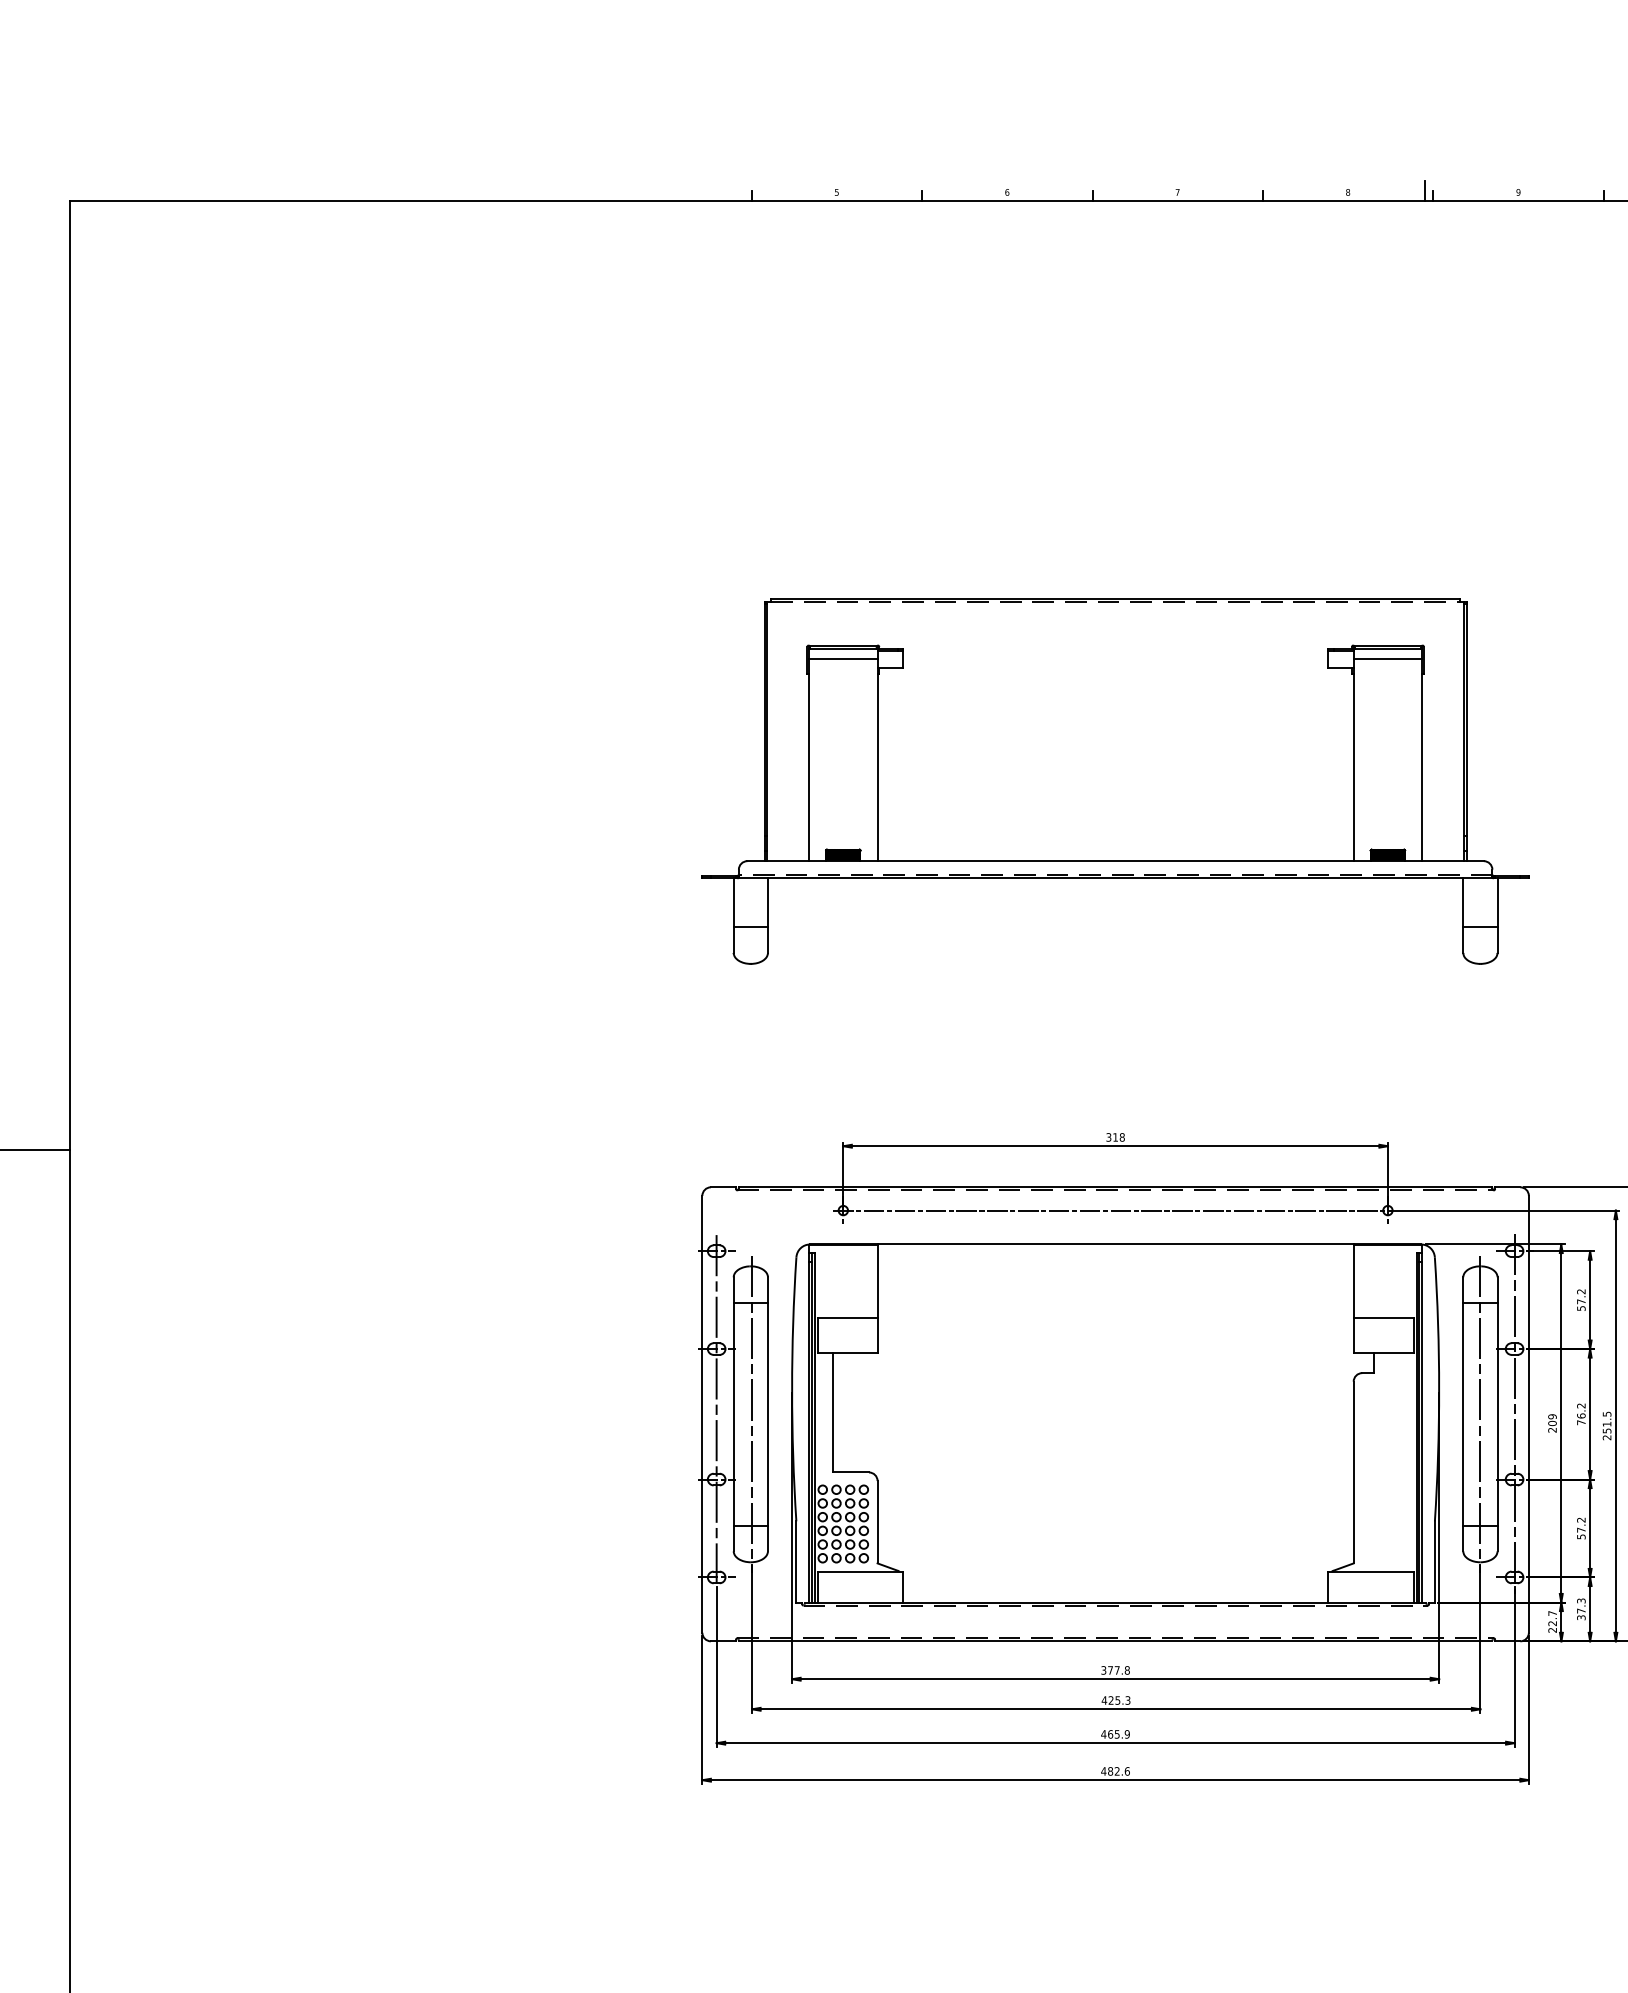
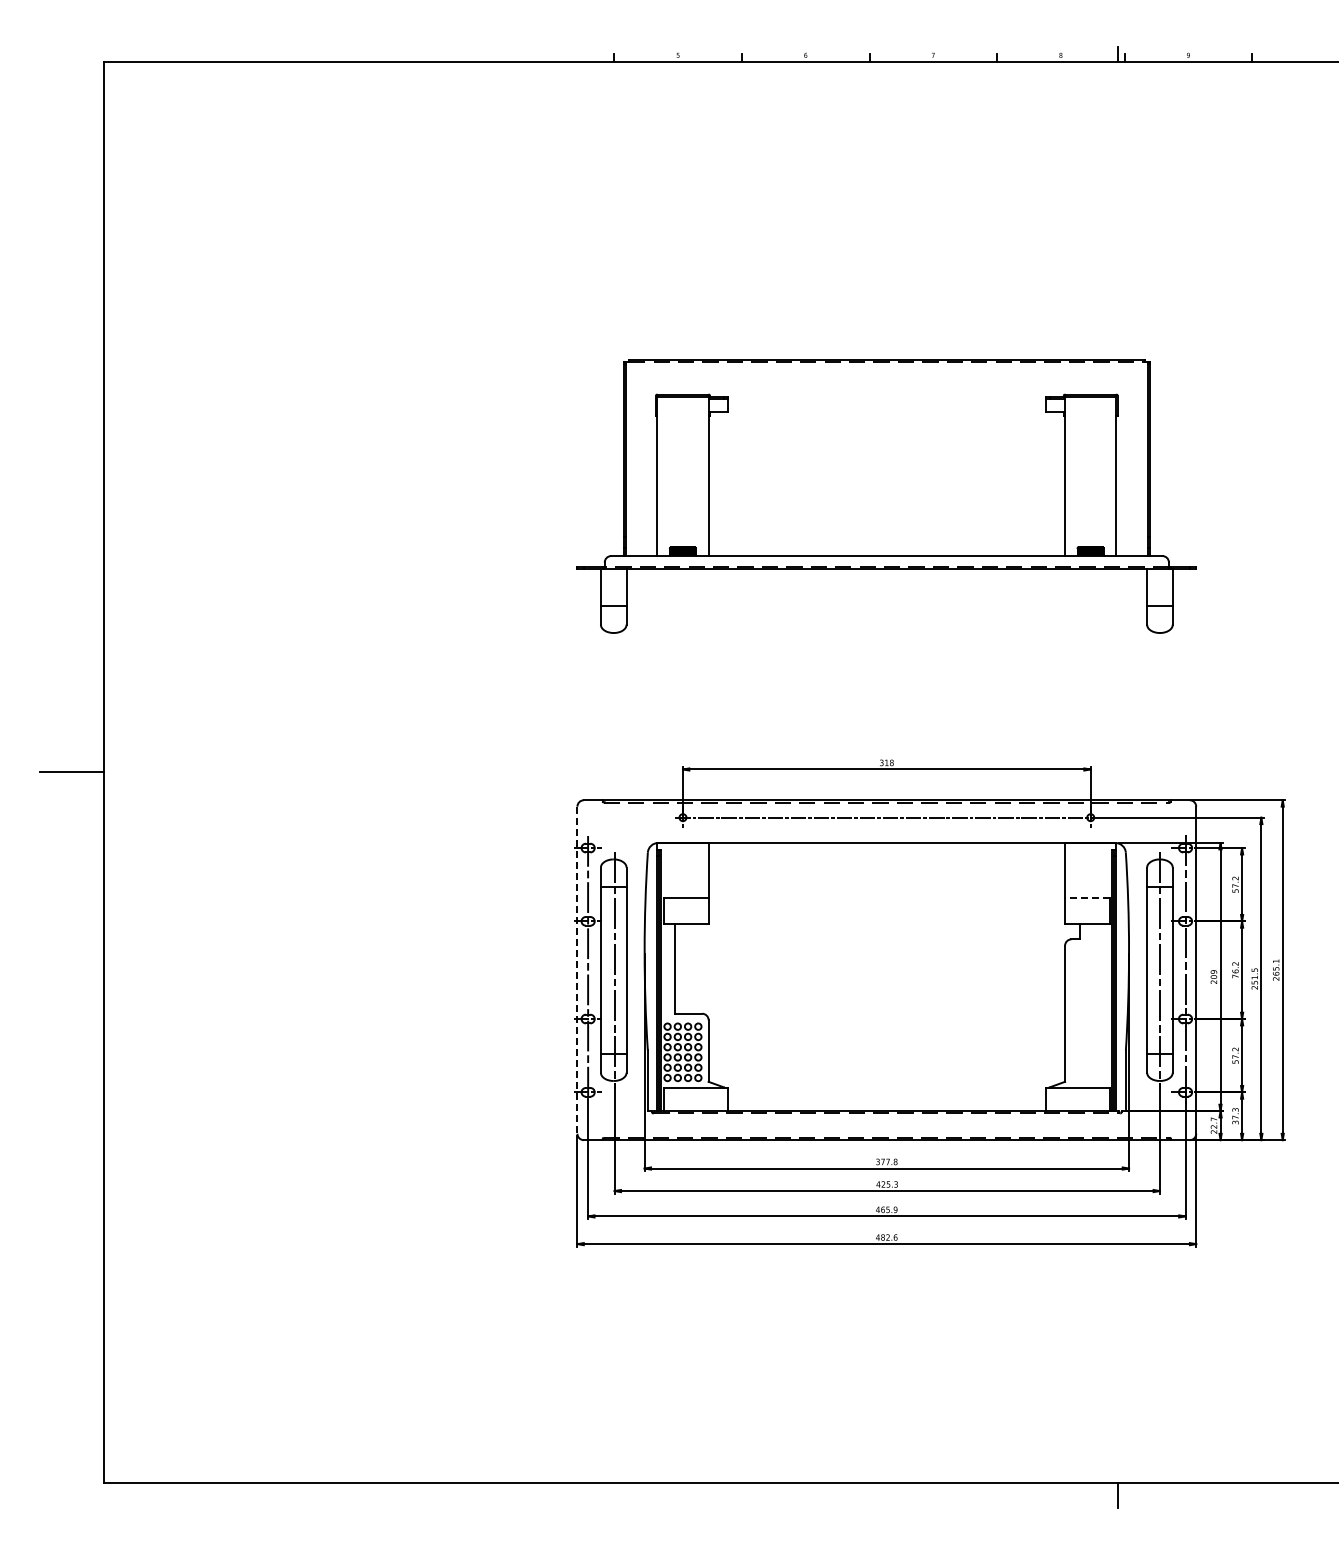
line: (842, 658) -> (682, 404), removed
line: (1387, 658) -> (1090, 404), removed
line: (1383, 1318) -> (1087, 898), solid -> dashed
line: (702, 1414) -> (577, 970), solid -> dashed

